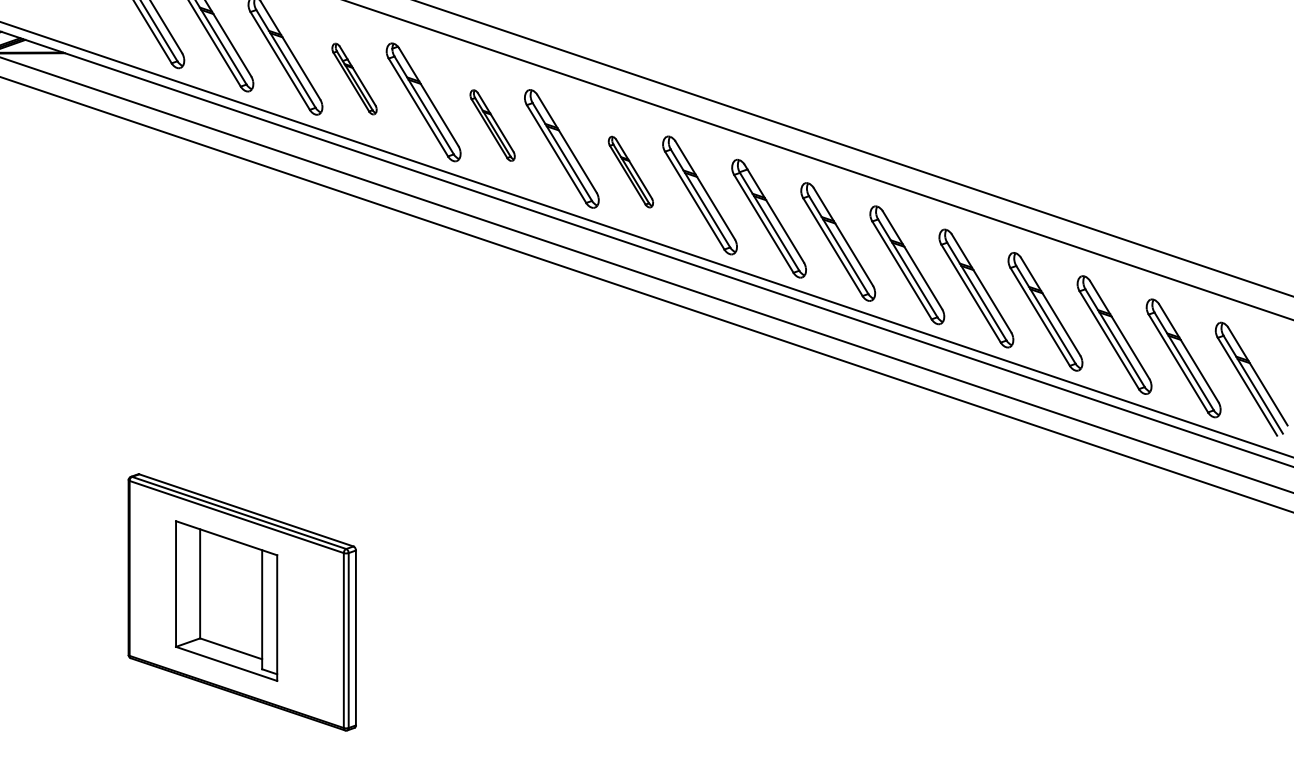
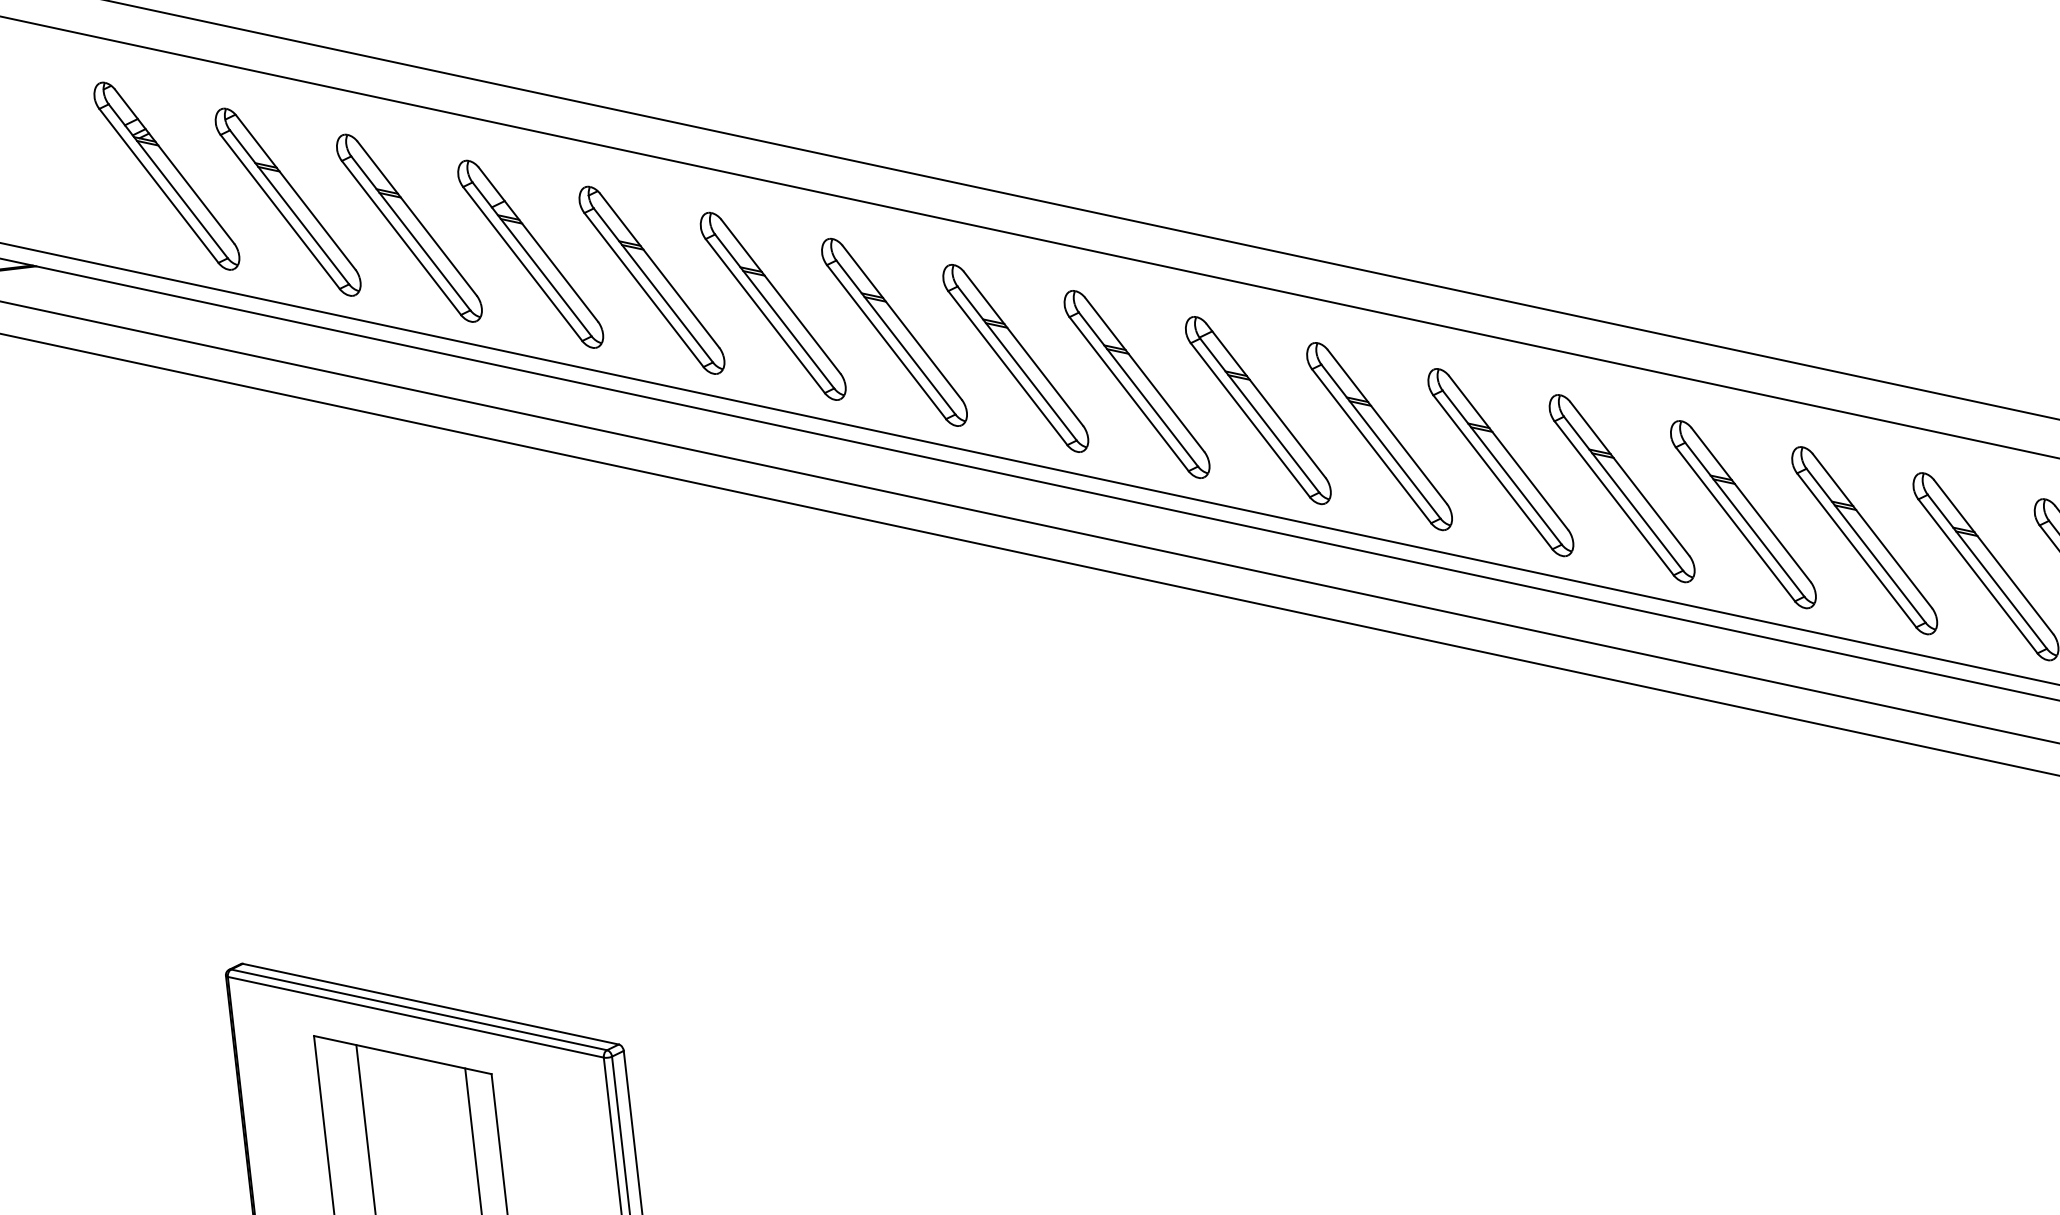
part: (354, 78) -> (530, 253), size x1.67
part: (492, 125) -> (772, 306), size x1.67
part: (630, 171) -> (1014, 357), size x1.67

